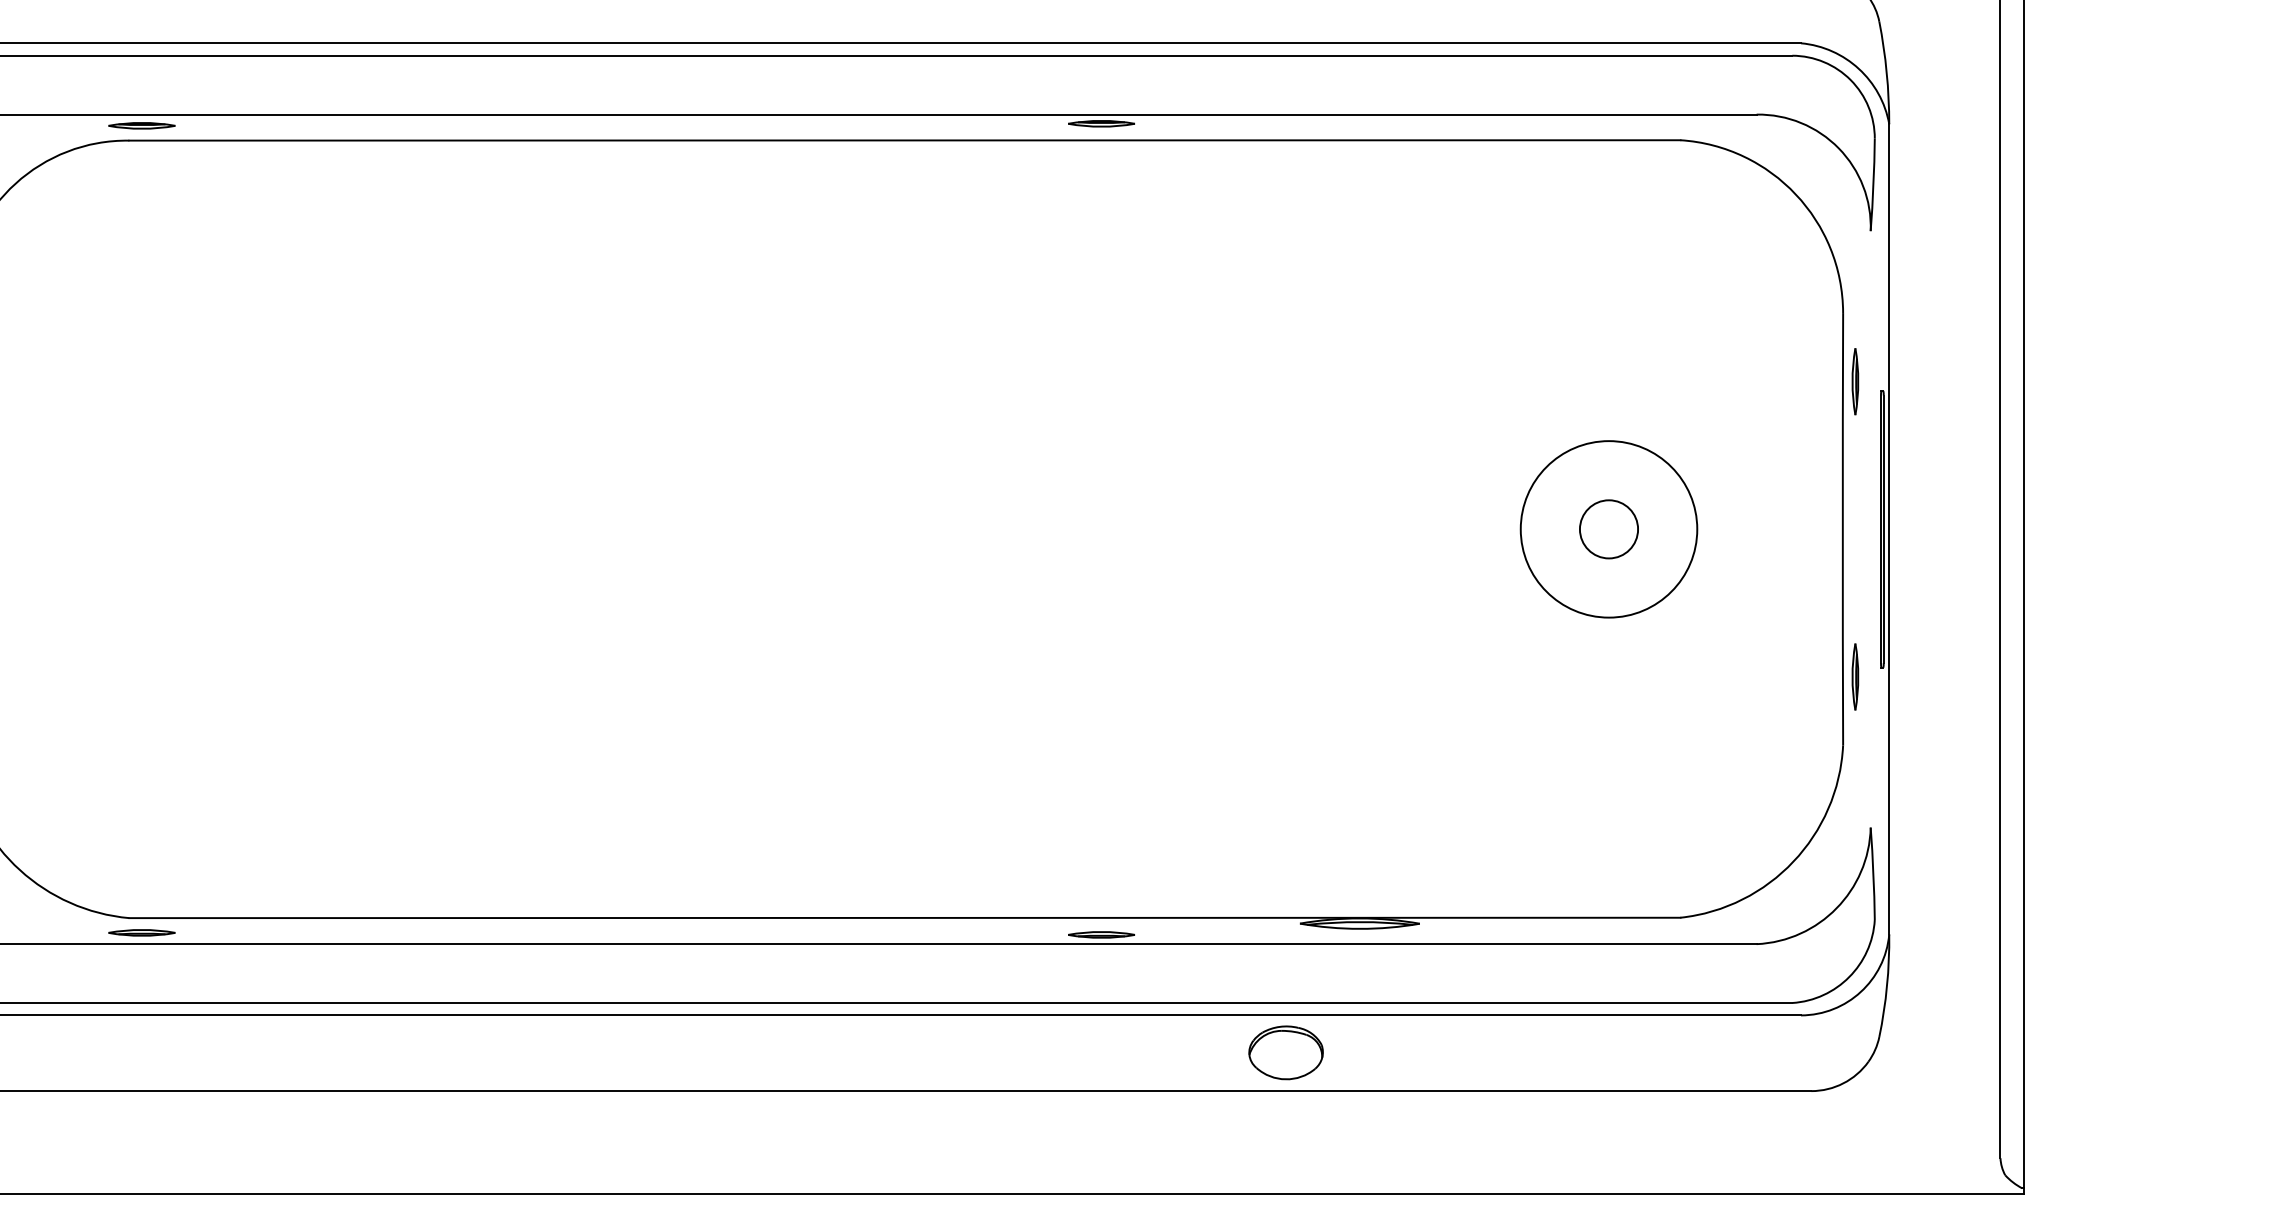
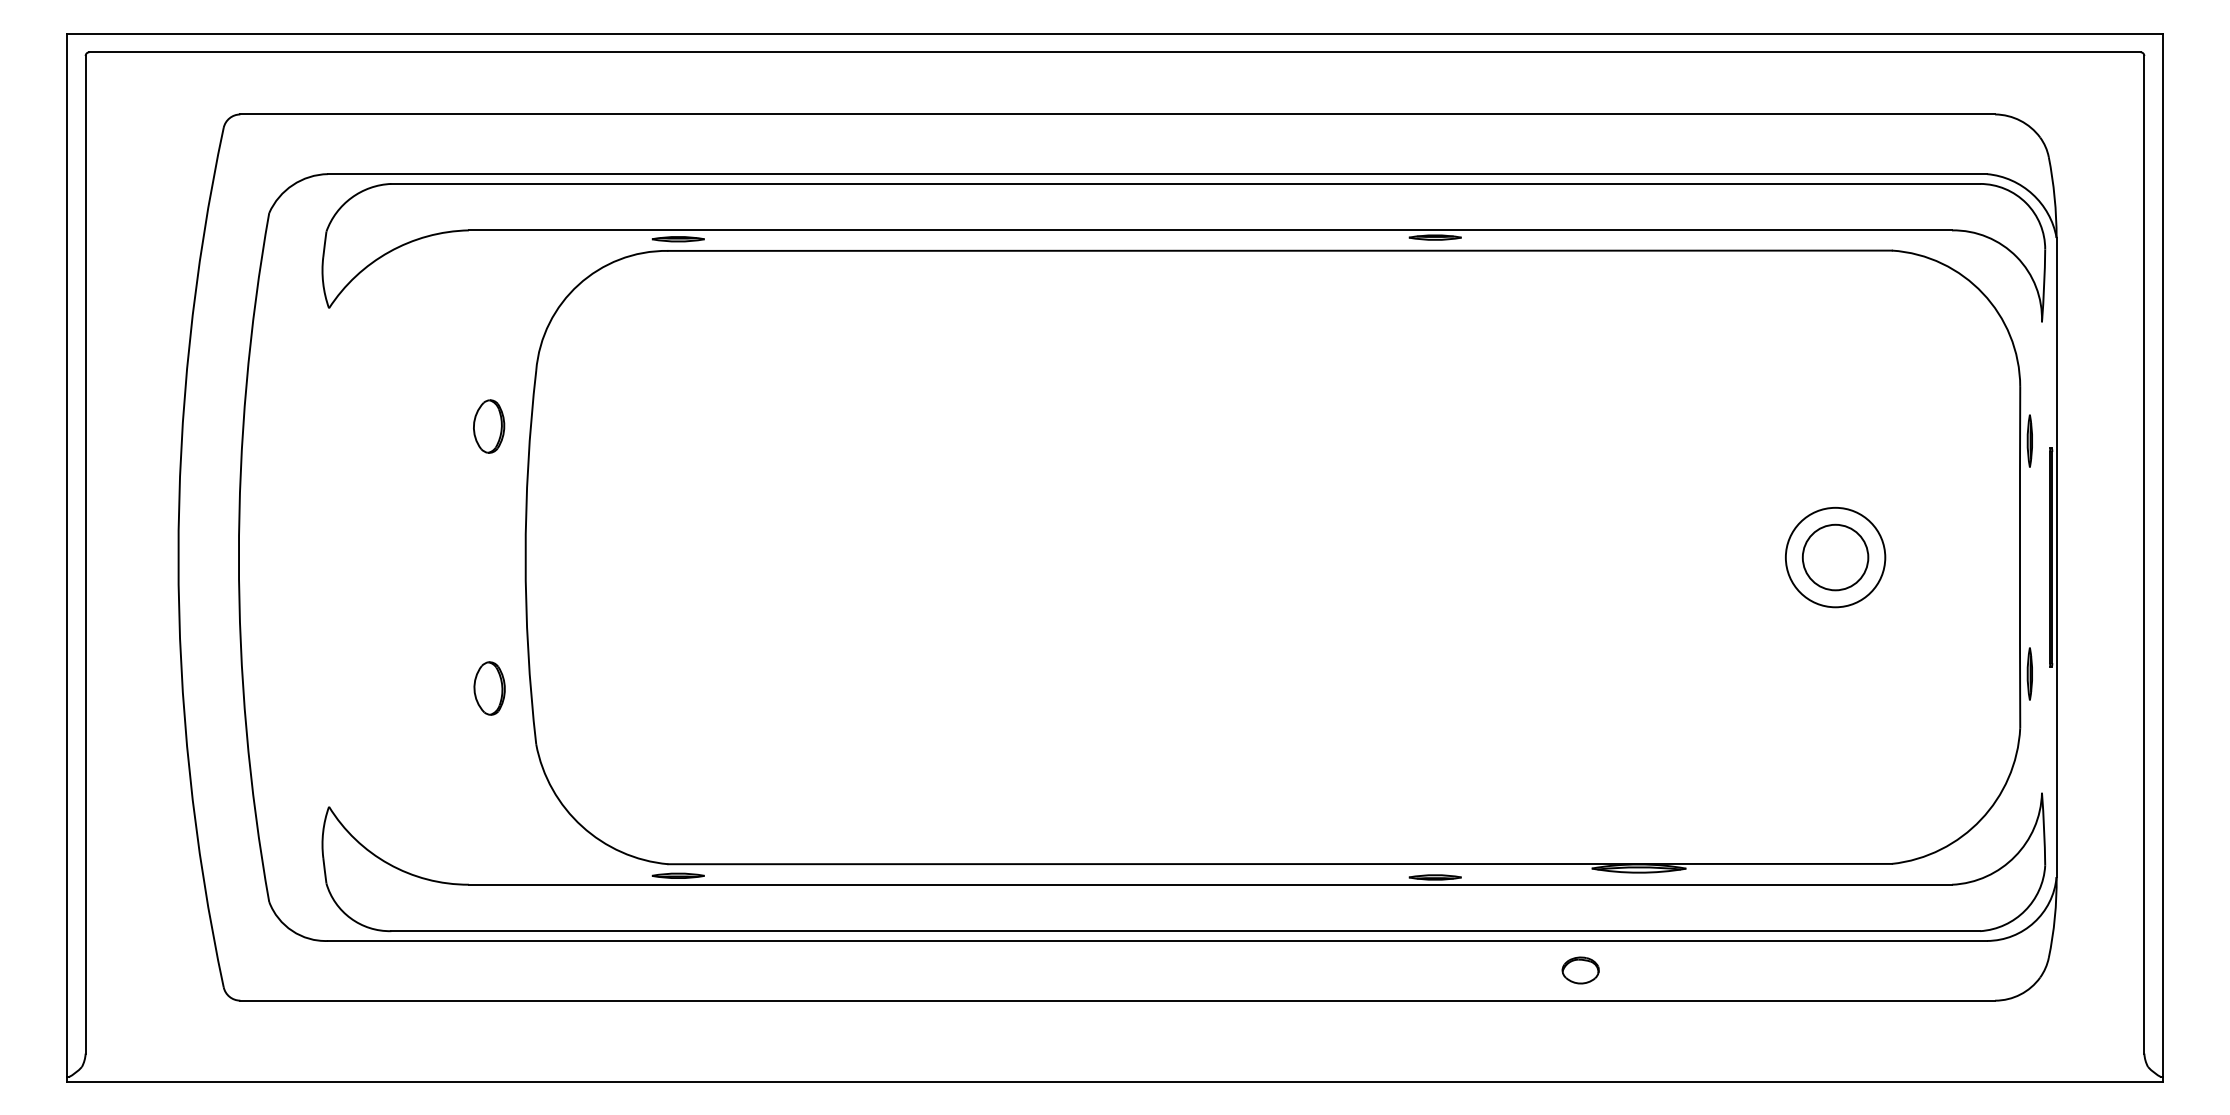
circle: (1608, 529) -> (1835, 557), size x0.71
circle: (1608, 529) -> (1835, 557), size x1.43
part: (1285, 1052) -> (1580, 970), size x0.62

